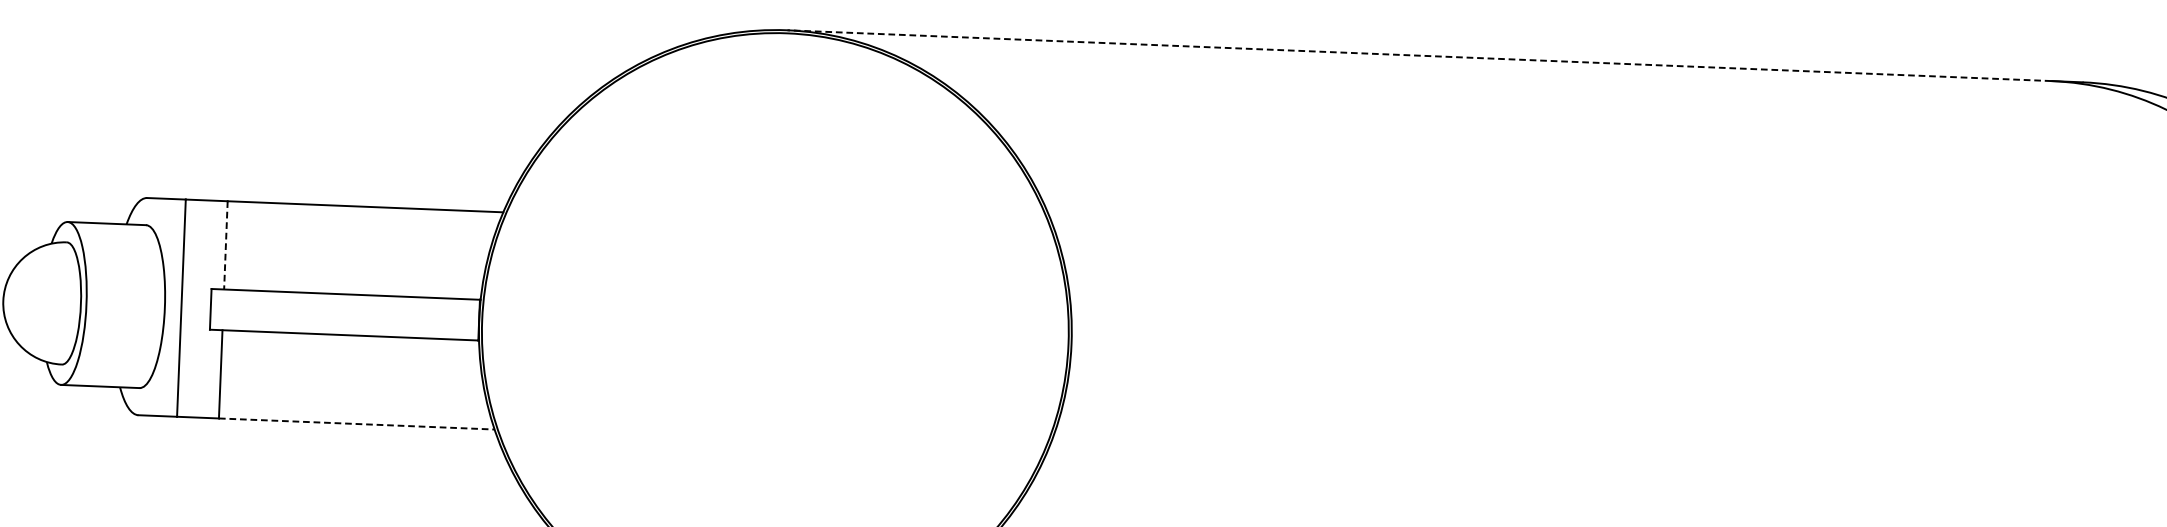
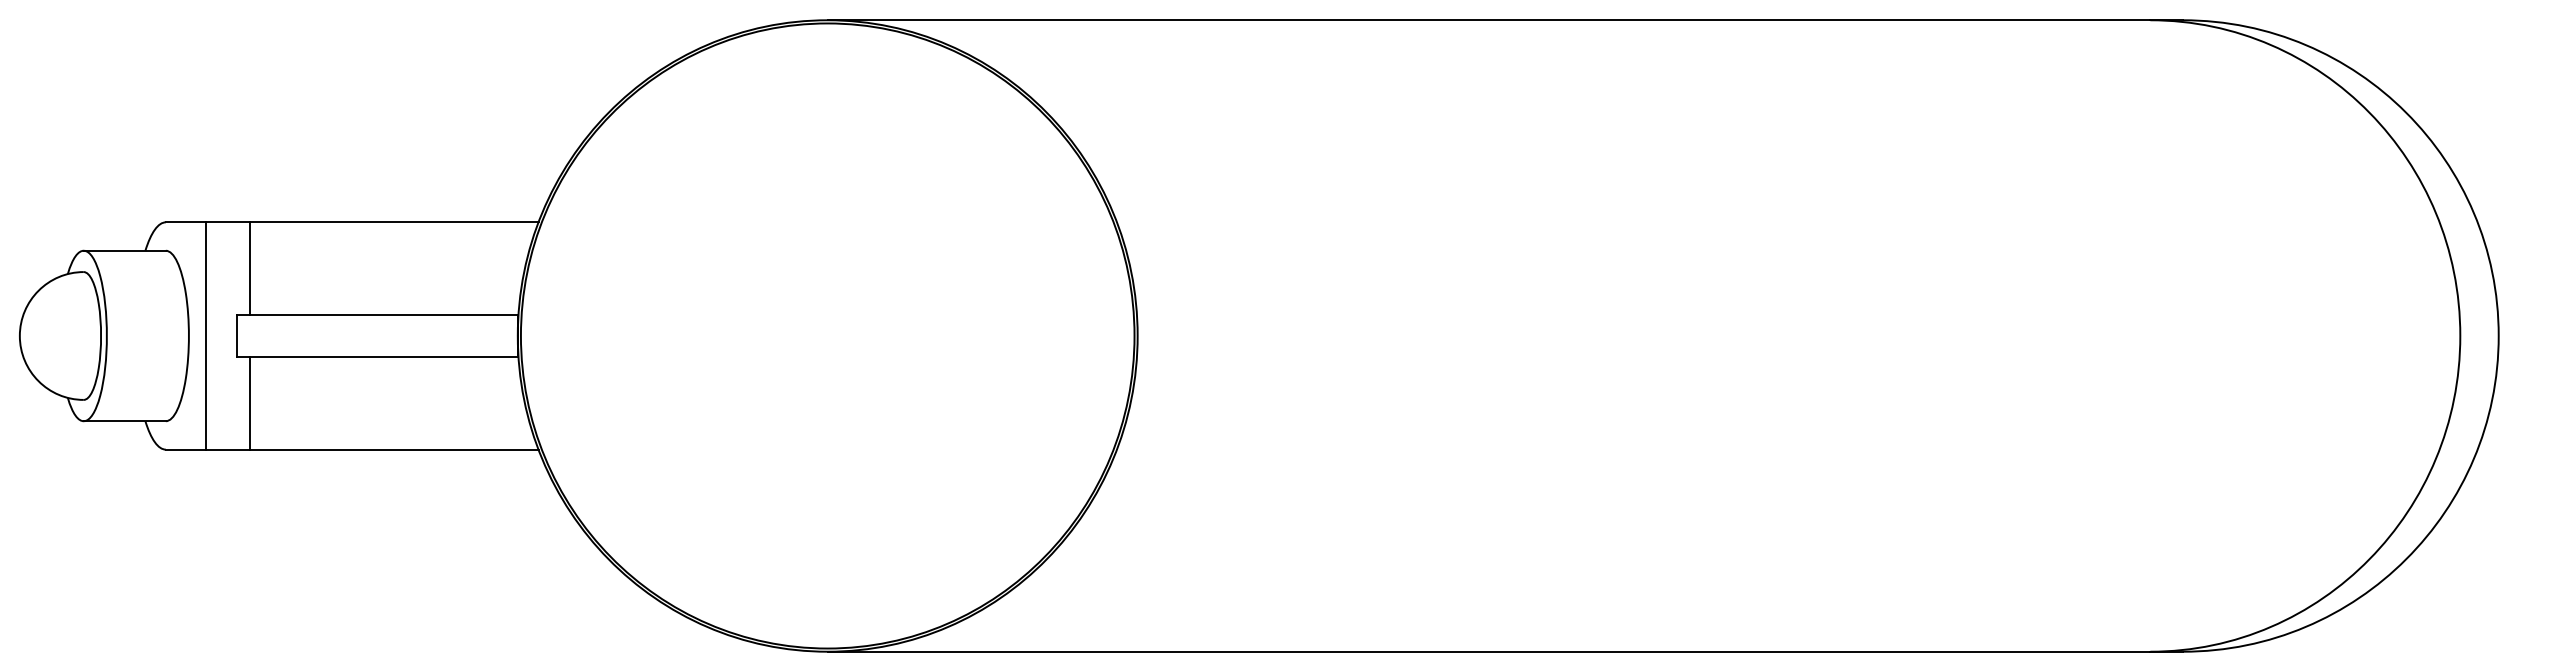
line: (1418, 55) -> (1488, 20), dashed -> solid
line: (226, 246) -> (250, 269), dashed -> solid
line: (356, 423) -> (394, 449), dashed -> solid

